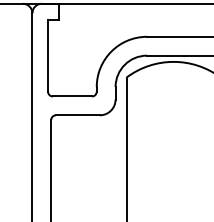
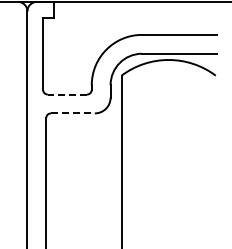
line: (72, 96) -> (67, 94), solid -> dashed
line: (77, 115) -> (72, 113), solid -> dashed

